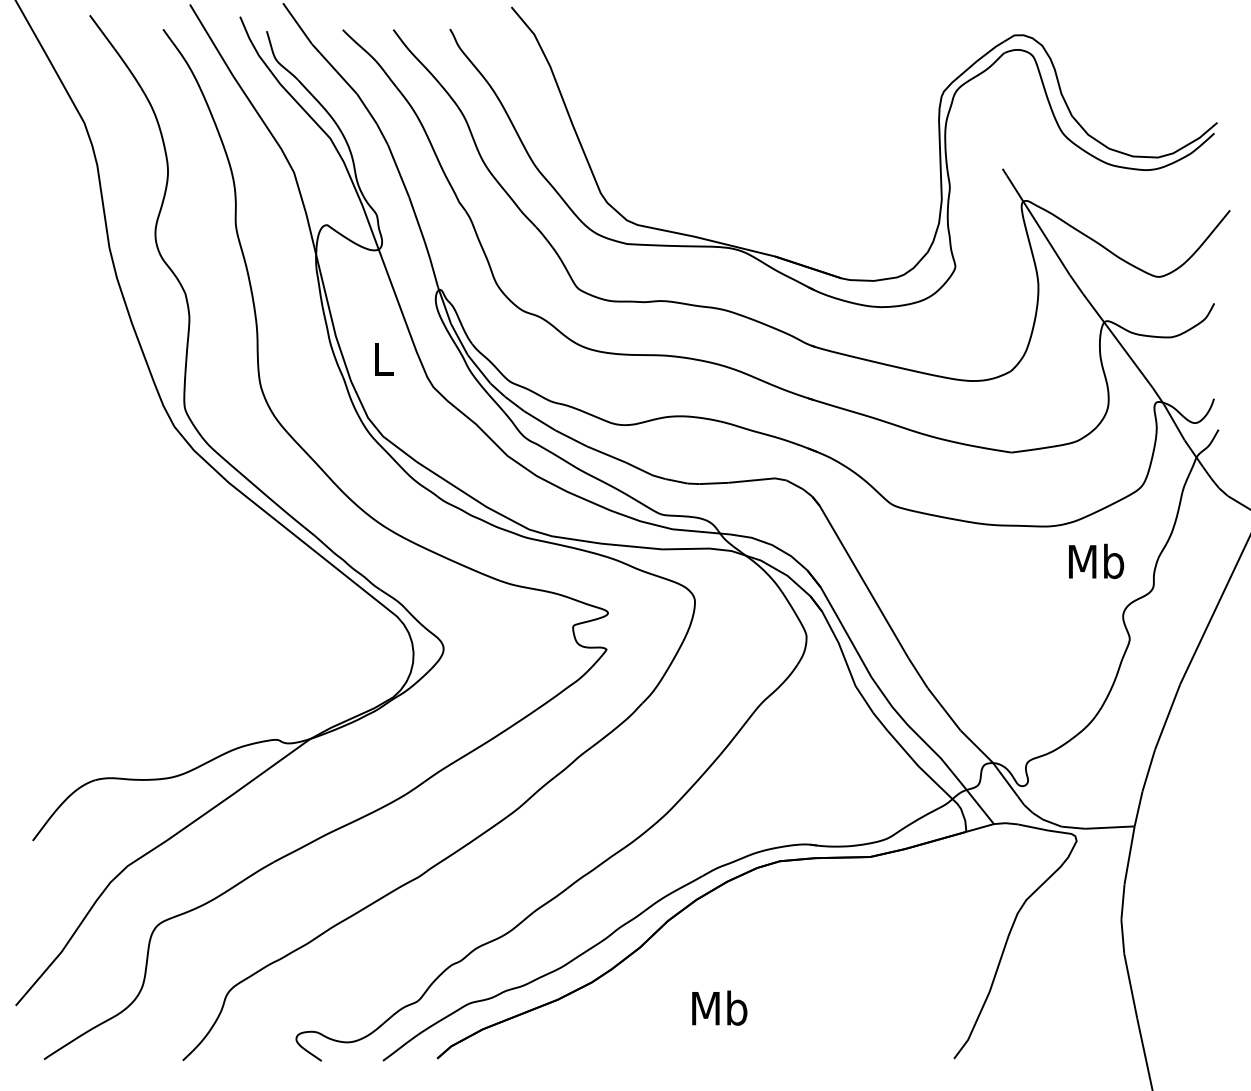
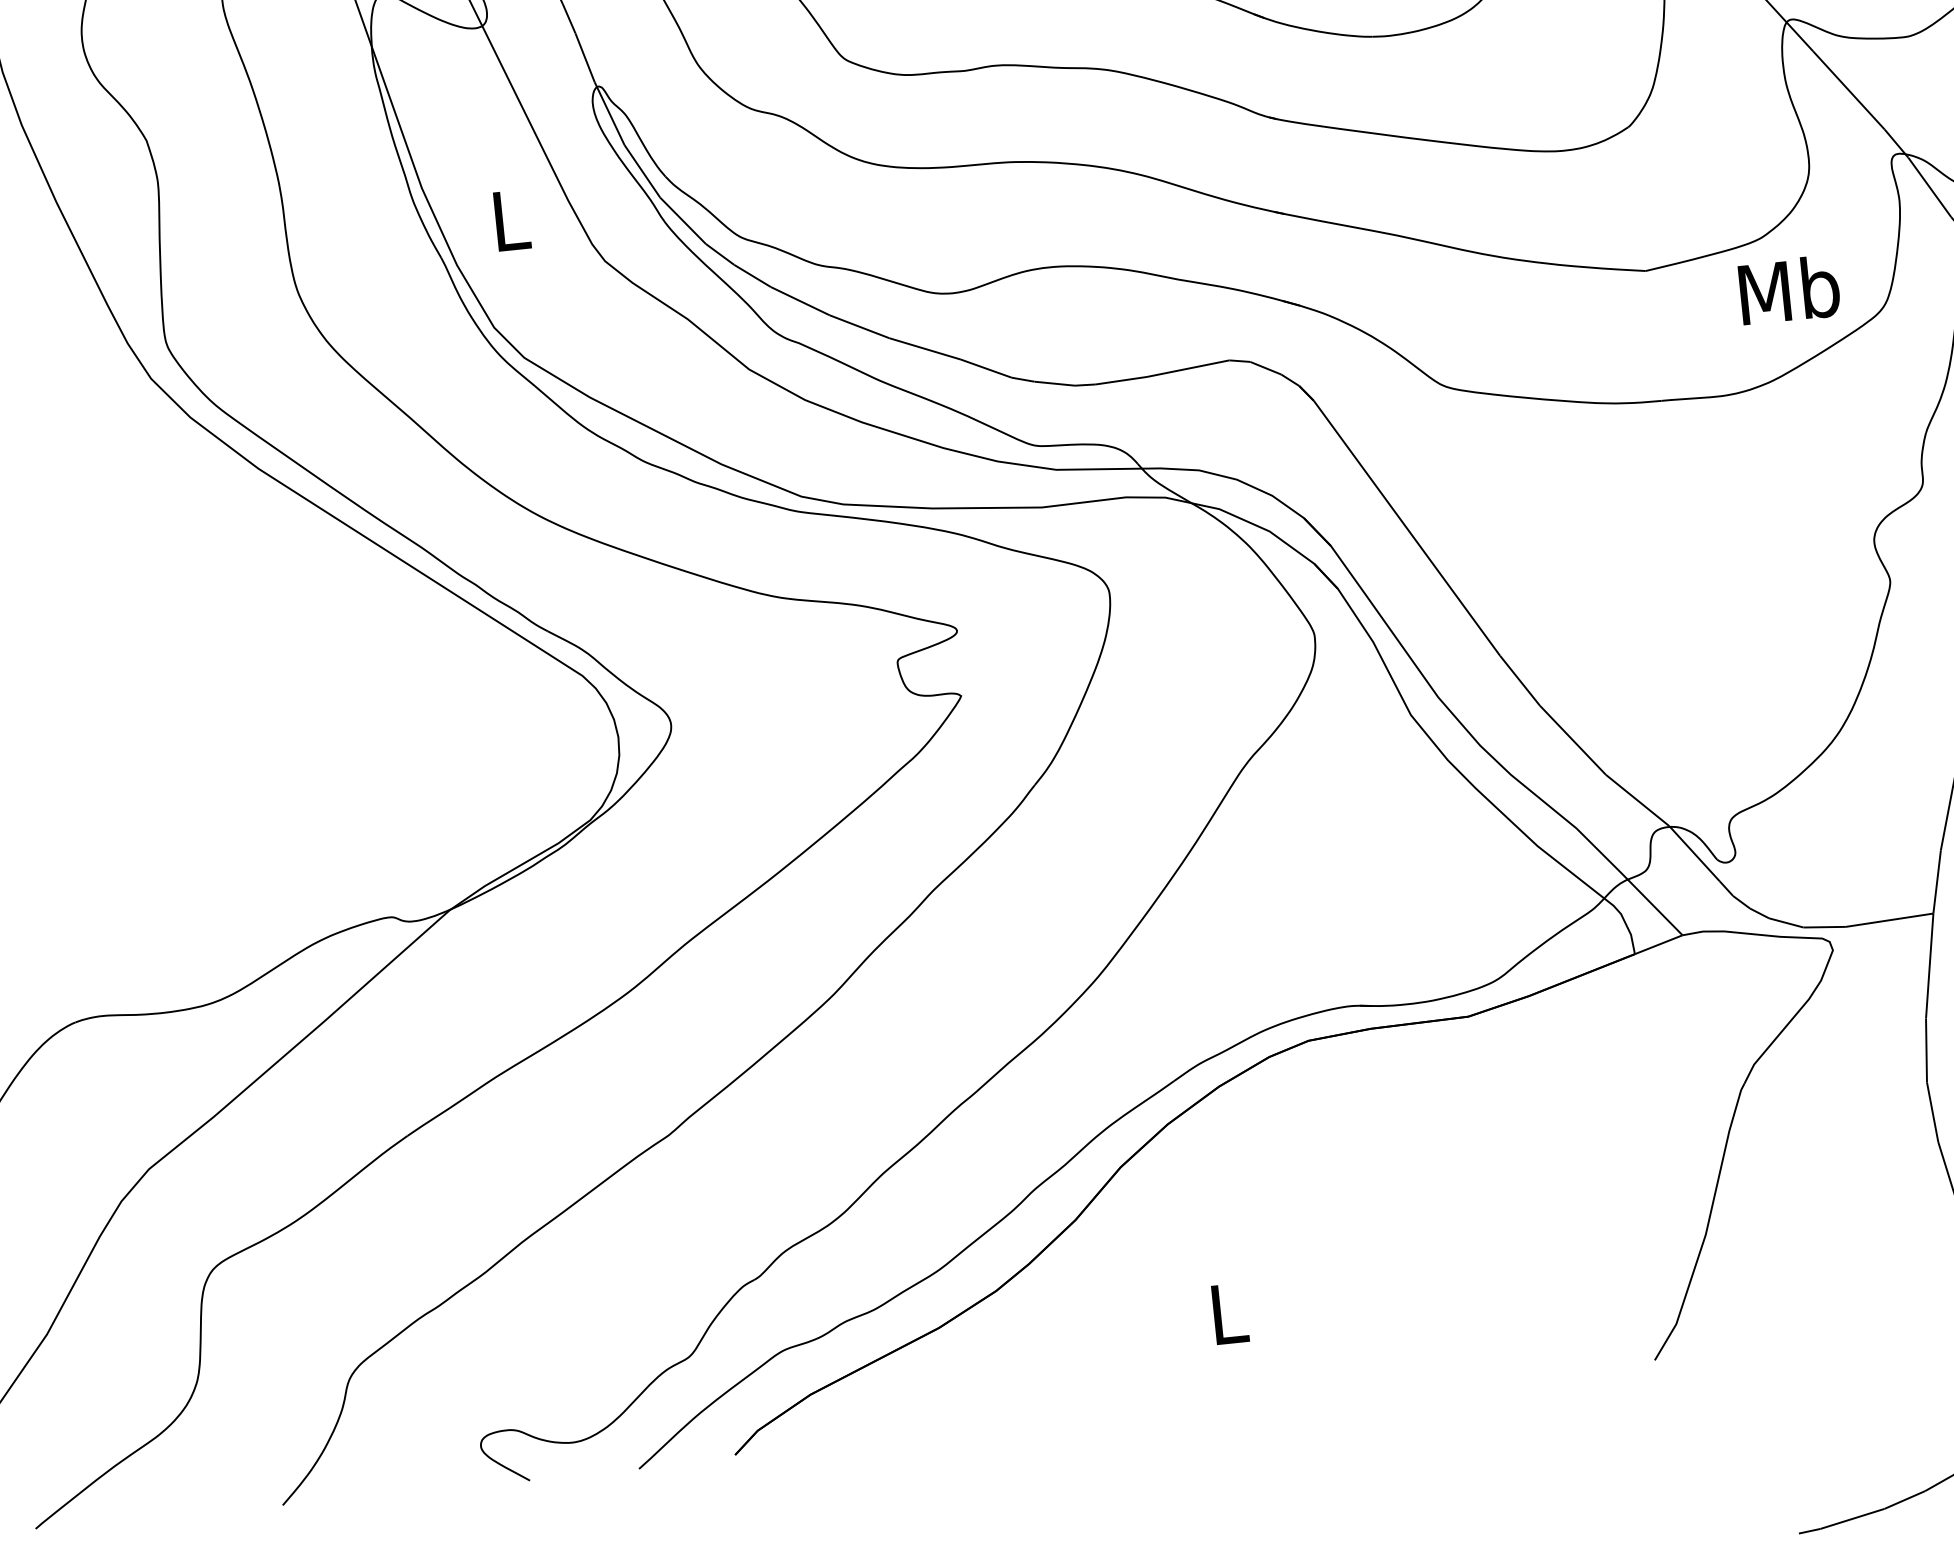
text: (1096, 561) -> (1789, 290), moved
text: (719, 1007) -> (1227, 1312), Mb -> L

